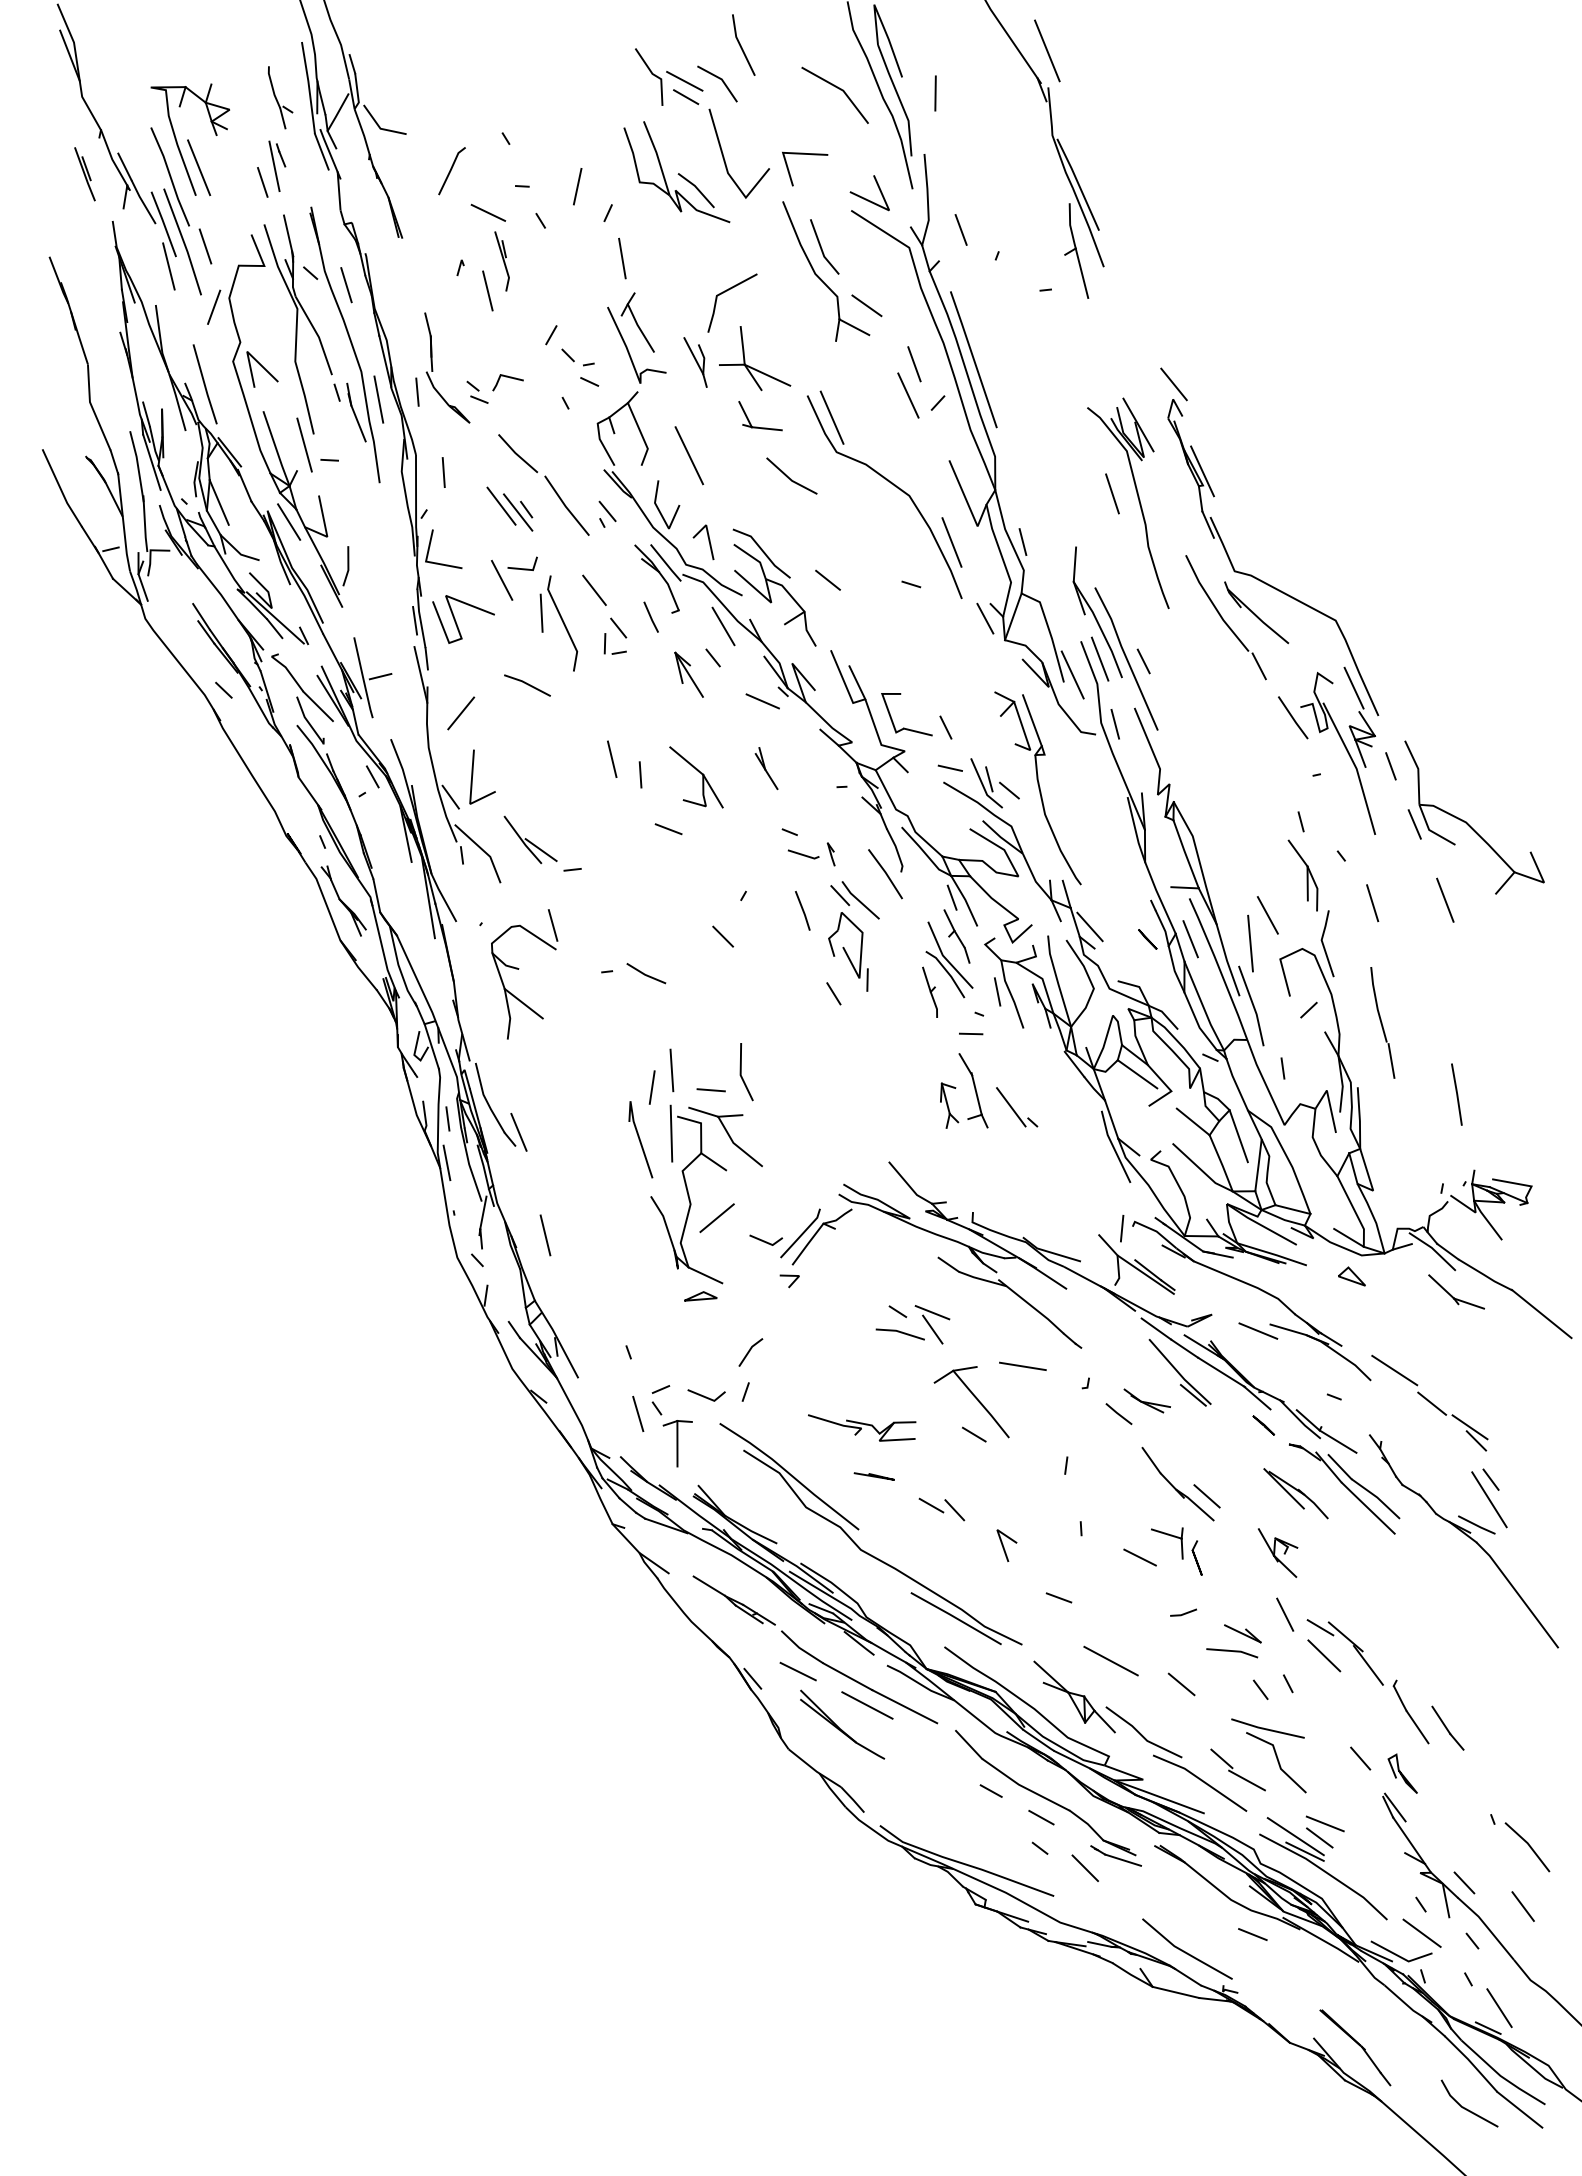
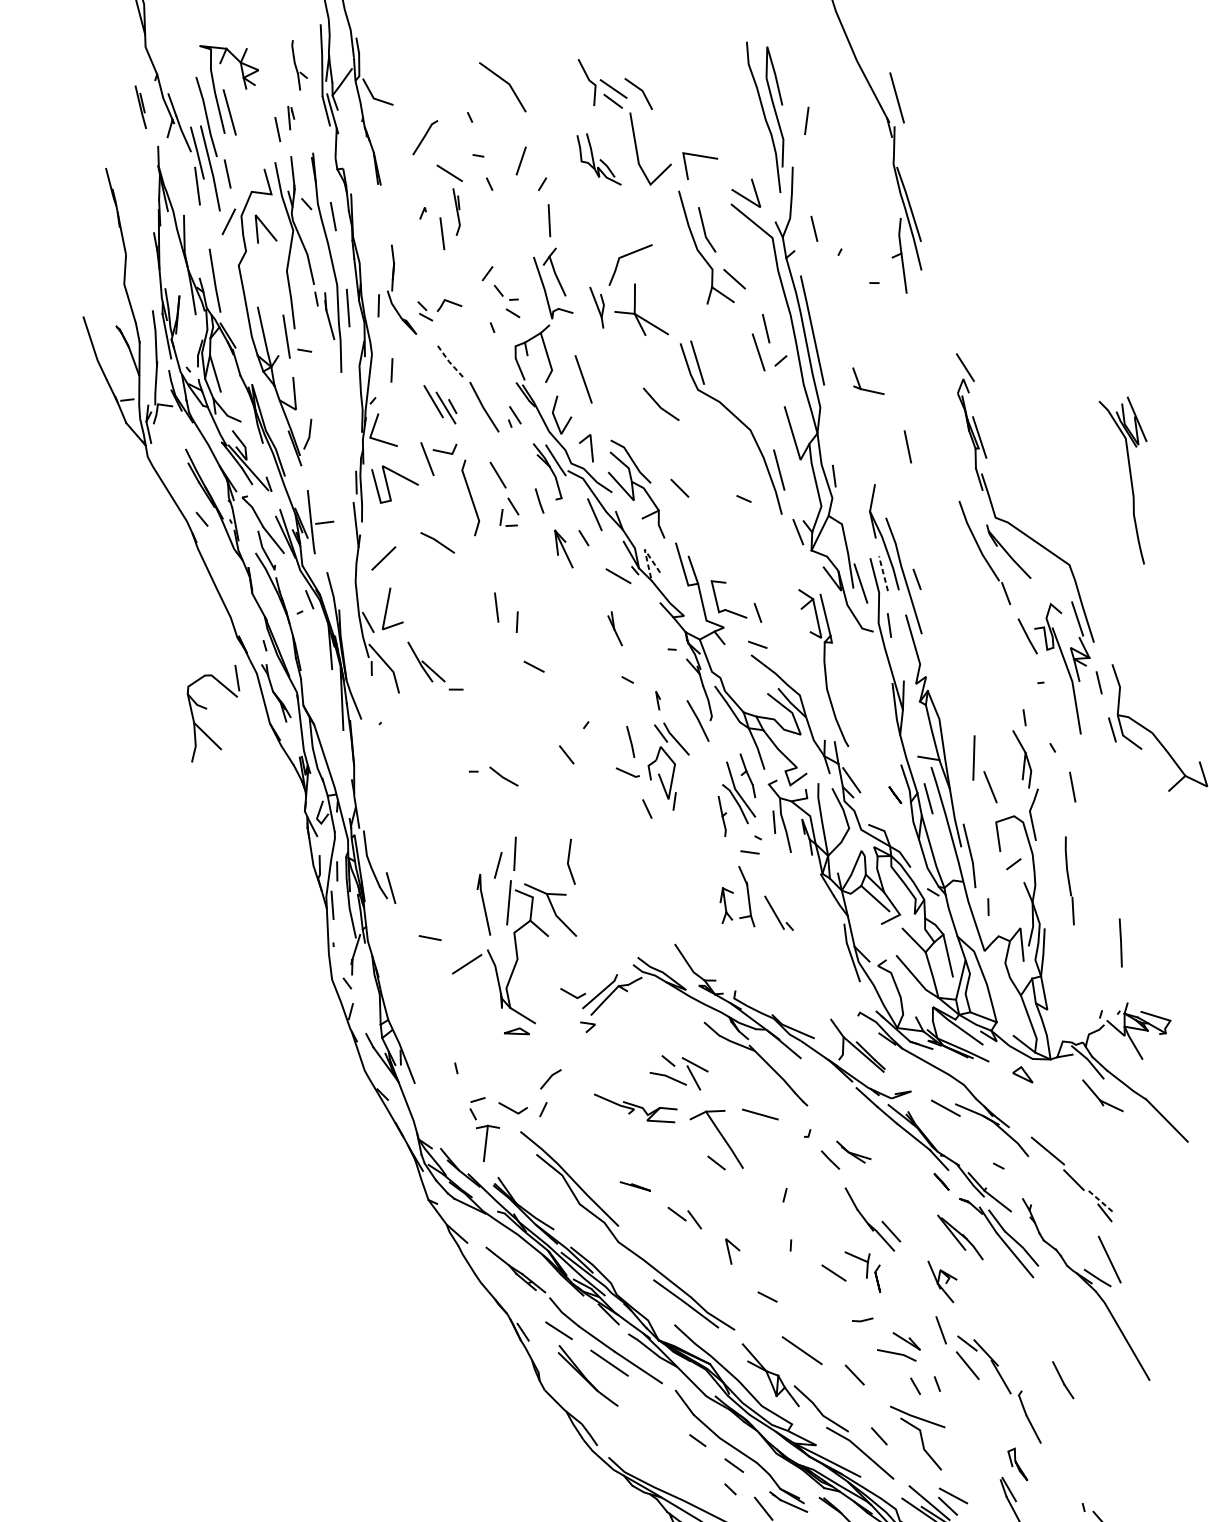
line: (741, 45) -> (660, 66), removed
line: (838, 89) -> (505, 82), moved
part: (277, 165) -> (290, 117), size x0.6
part: (676, 172) -> (599, 158), size x0.6
line: (263, 368) -> (266, 229), moved
part: (757, 426) -> (865, 389), moved
line: (516, 454) -> (449, 362), solid -> dashed
part: (1138, 501) -> (1130, 478), moved
line: (289, 521) -> (268, 394), removed
line: (541, 612) -> (455, 487), removed
line: (1100, 659) -> (883, 574), solid -> dashed
line: (793, 666) -> (645, 551), solid -> dashed
part: (696, 777) -> (560, 629), removed
part: (994, 783) -> (790, 660), removed
line: (803, 854) -> (627, 772), moved
line: (951, 897) -> (747, 745), removed
line: (1445, 899) -> (1129, 790), removed
line: (1250, 943) -> (973, 757), moved
part: (519, 968) -> (207, 708), moved
line: (710, 1090) -> (429, 938), moved
line: (716, 1218) -> (466, 964), moved
line: (1121, 1228) -> (849, 1016), removed
line: (545, 1235) -> (402, 970), removed
part: (1179, 1372) -> (881, 1133), removed
line: (638, 1413) -> (458, 1116), removed
part: (862, 1427) -> (635, 1108), moved
line: (1470, 1427) -> (1101, 1201), solid -> dashed
line: (1490, 1479) -> (1112, 1244), removed
part: (1447, 1727) -> (1062, 1379), moved
line: (1360, 1758) -> (986, 1448), removed
line: (1246, 1780) -> (896, 1455), removed

